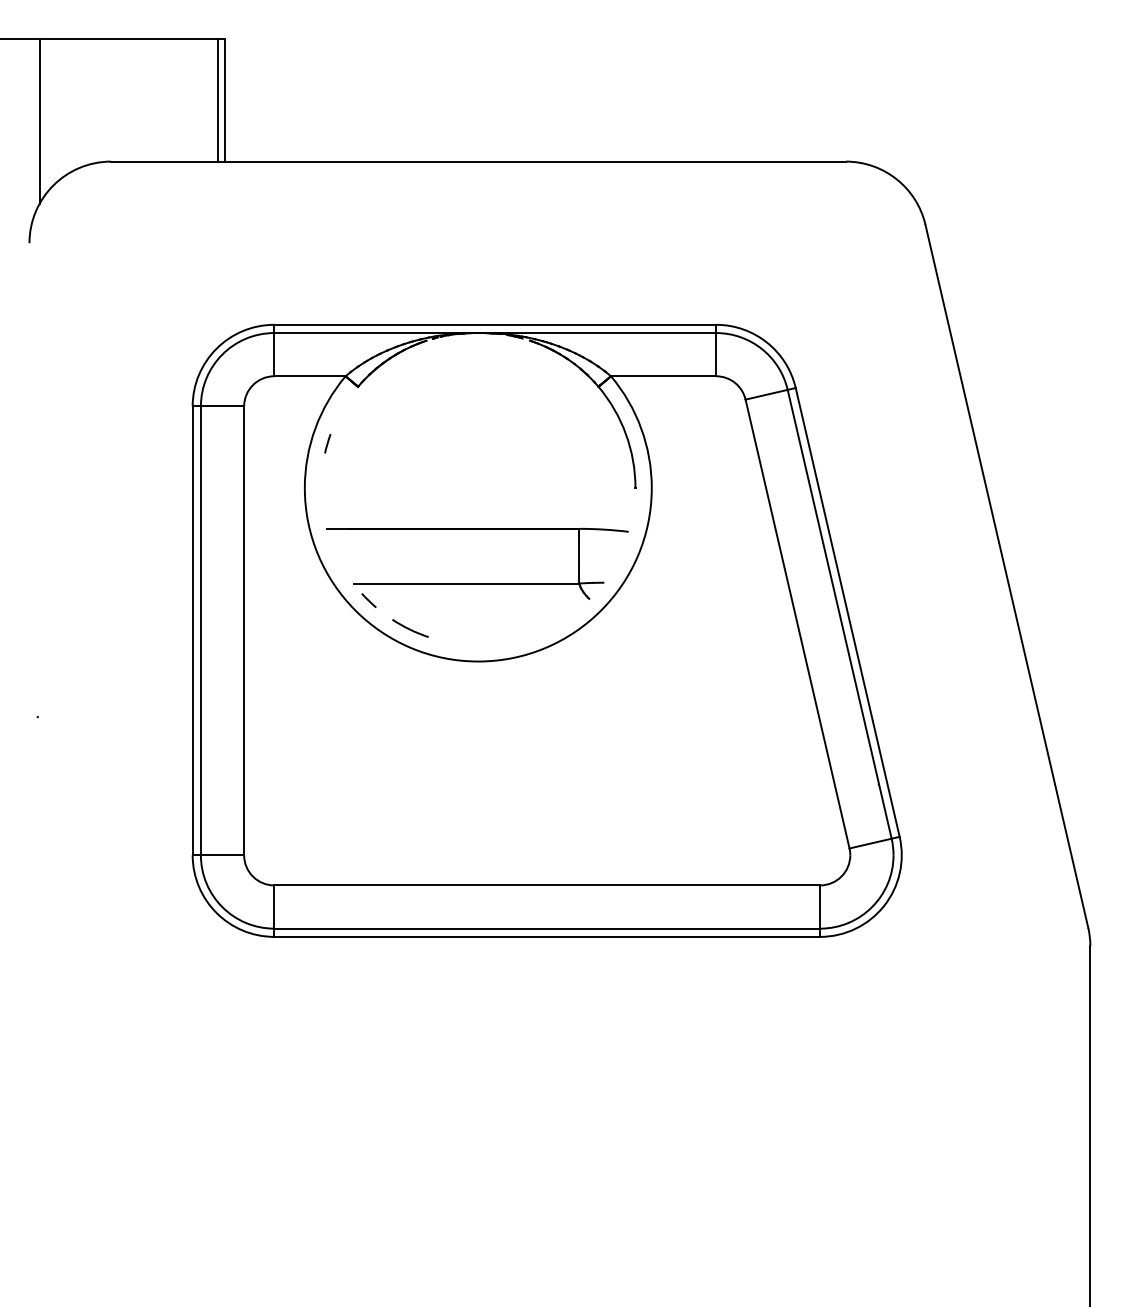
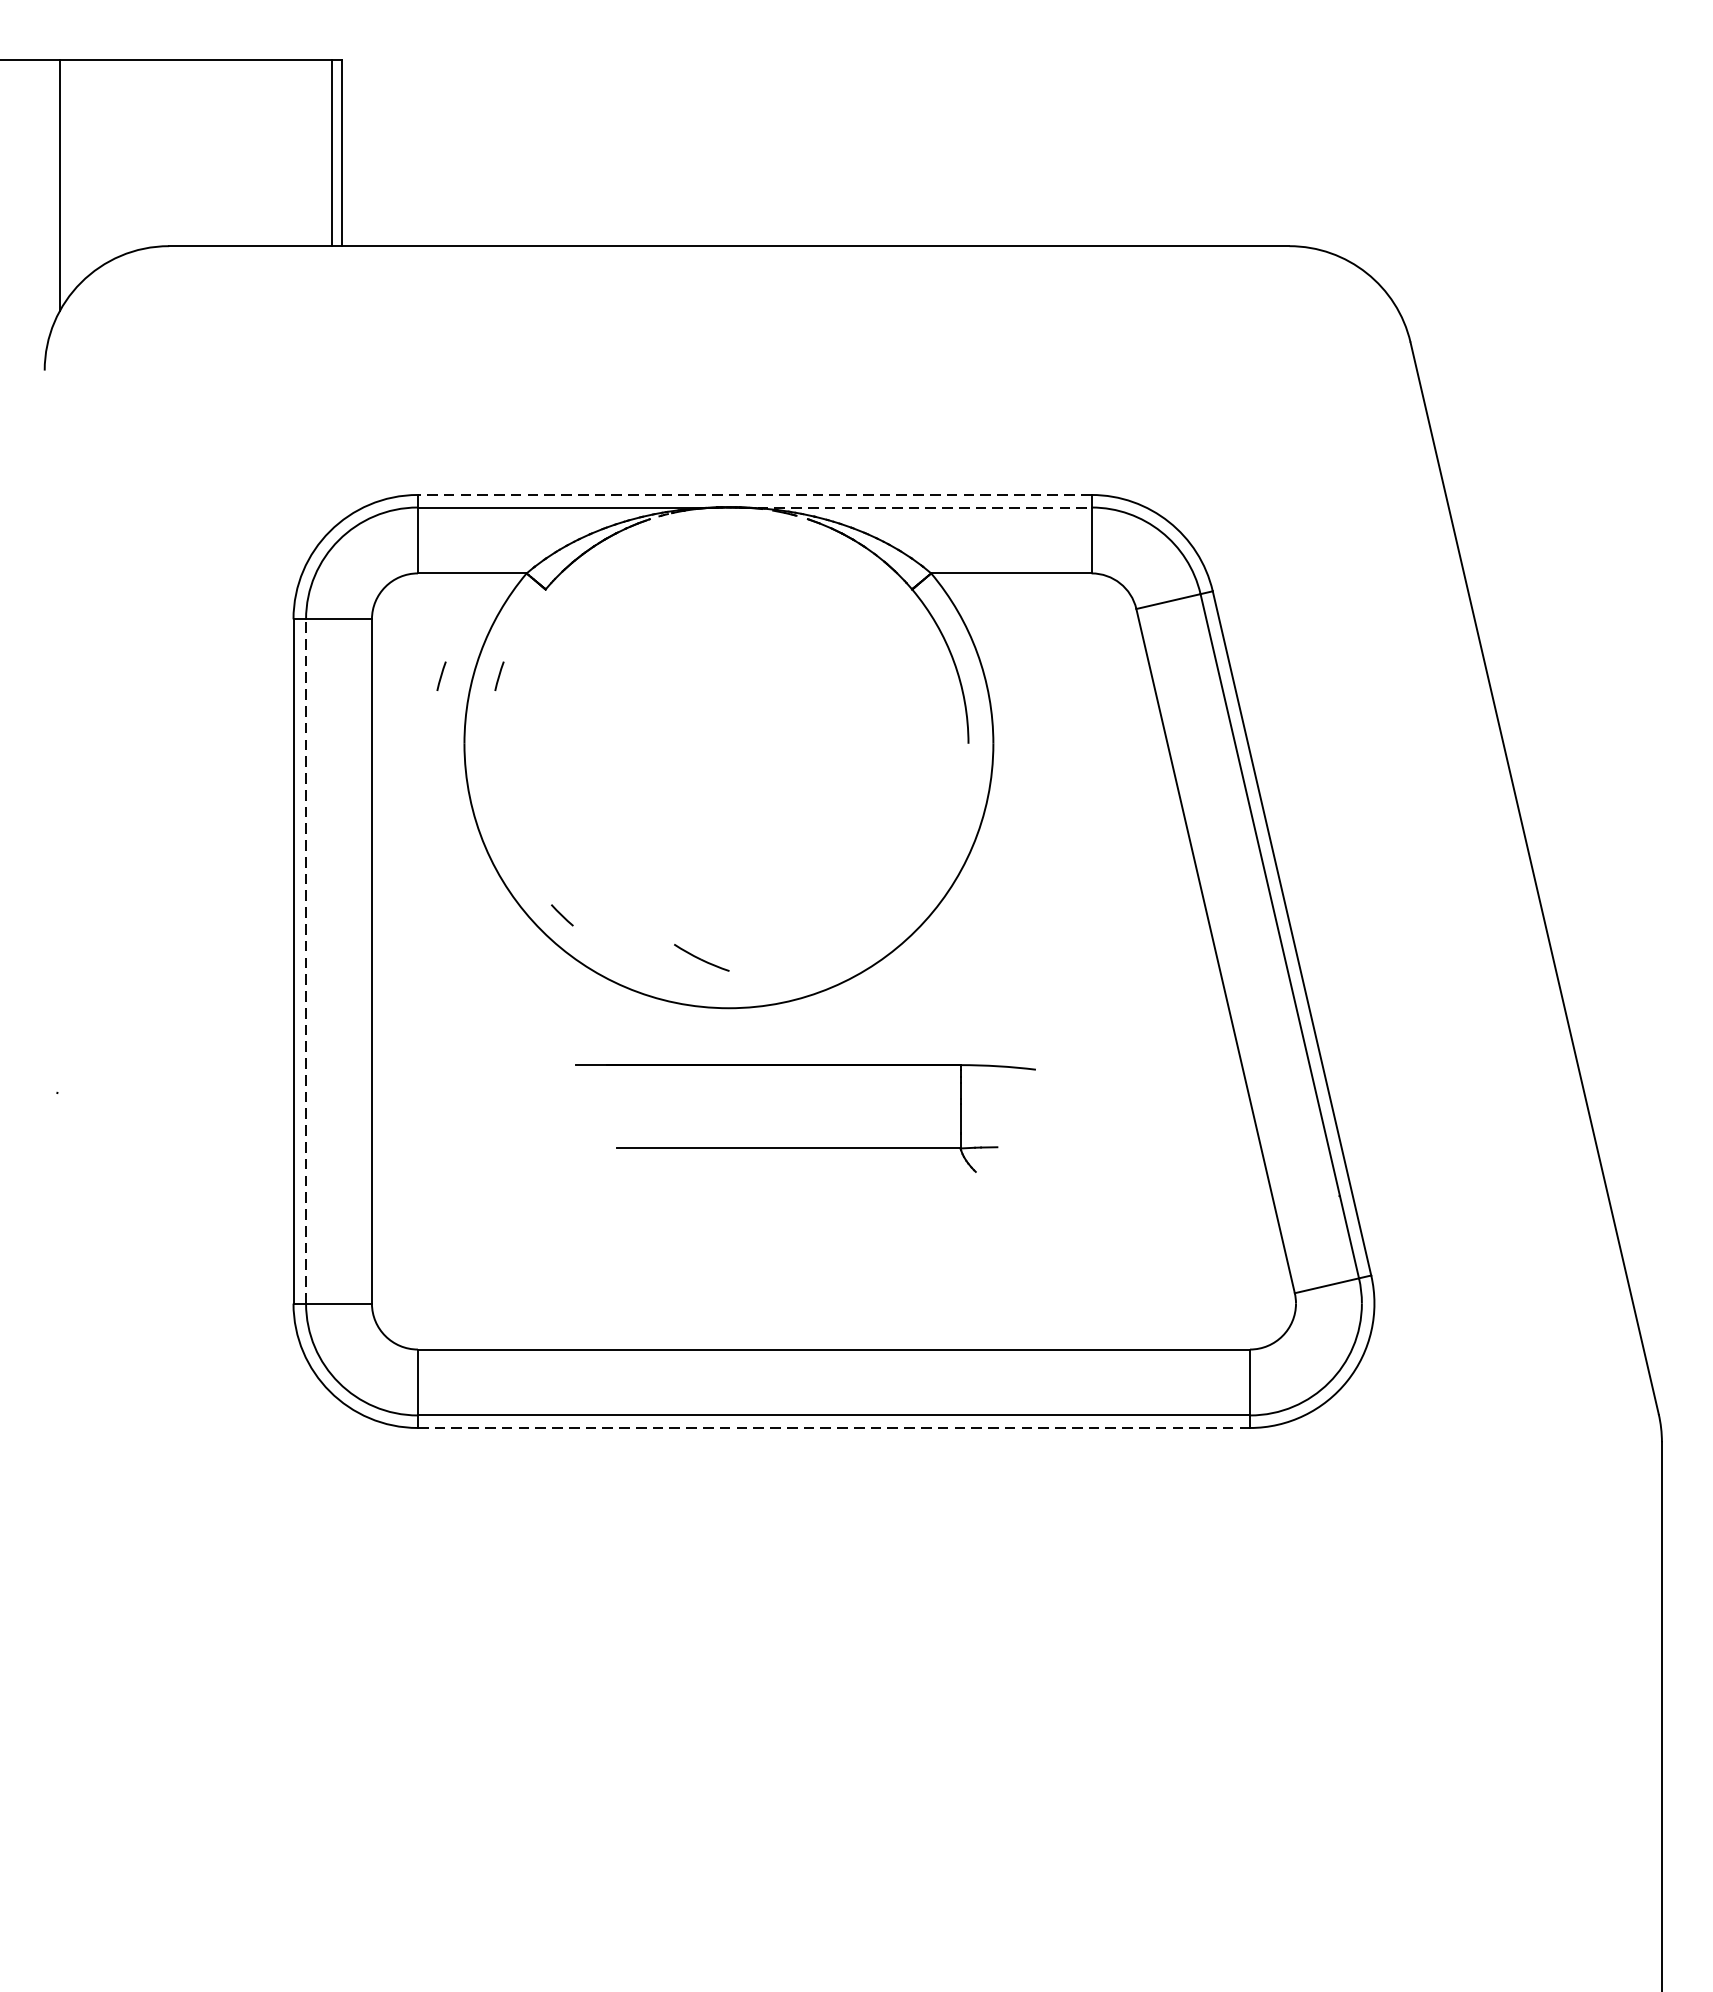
line: (495, 324) -> (755, 494), solid -> dashed
line: (601, 333) -> (916, 508), solid -> dashed
line: (289, 443) -> (441, 675), added
part: (477, 583) -> (805, 1148), moved
part: (410, 628) -> (701, 957), moved
line: (200, 630) -> (305, 960), solid -> dashed
line: (547, 936) -> (834, 1427), solid -> dashed

